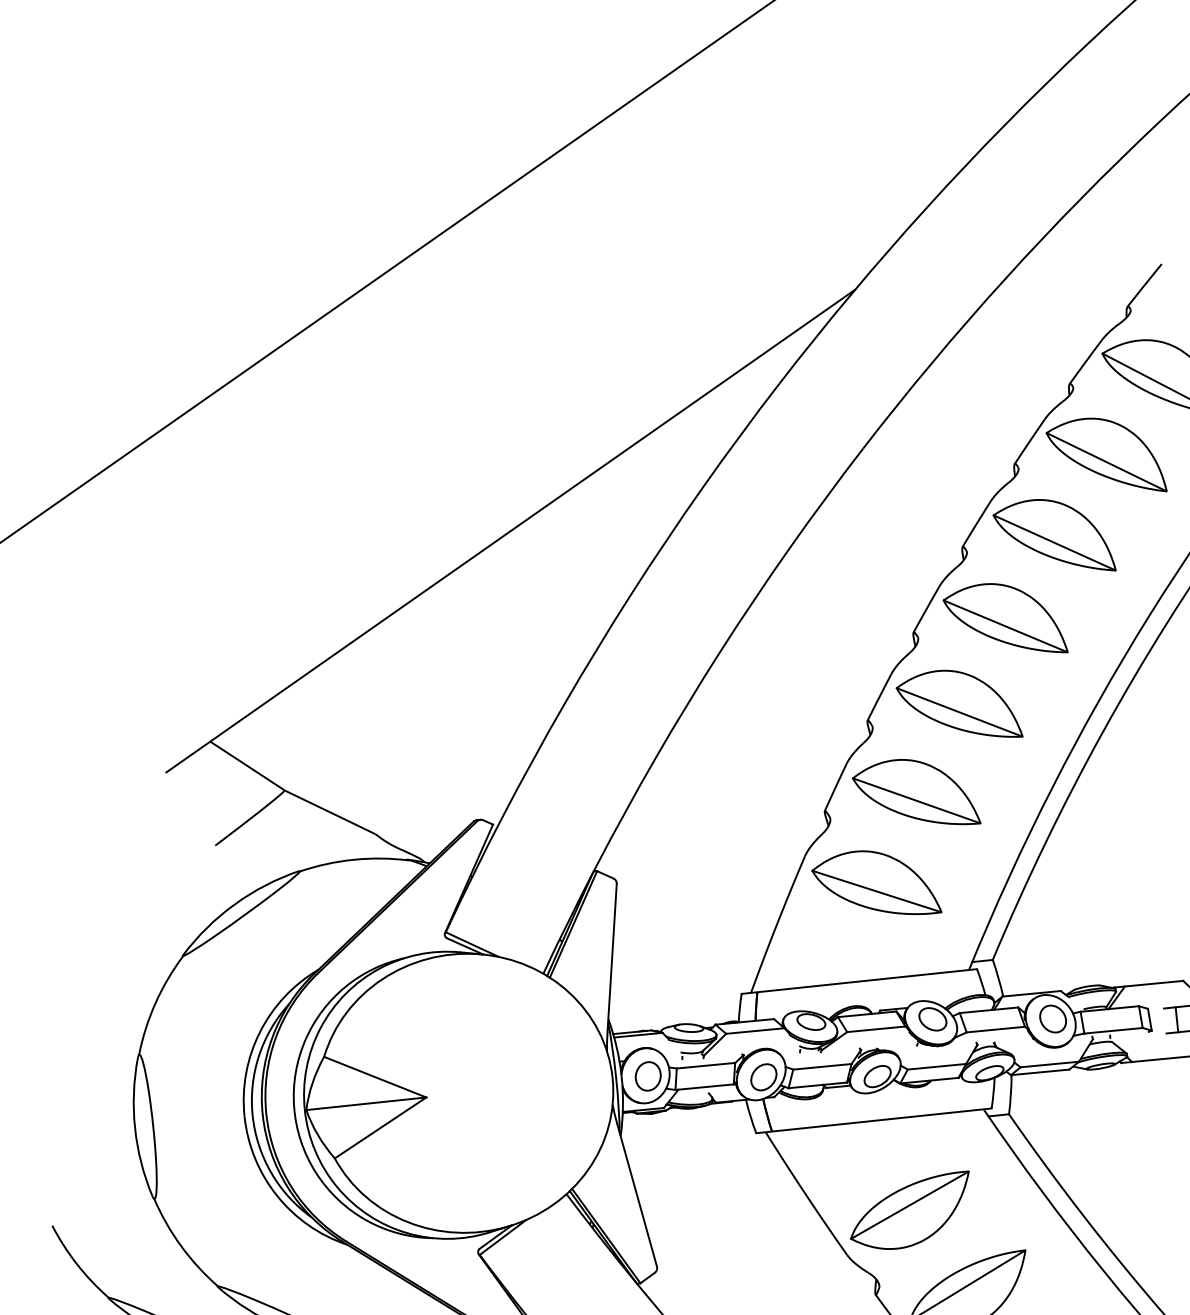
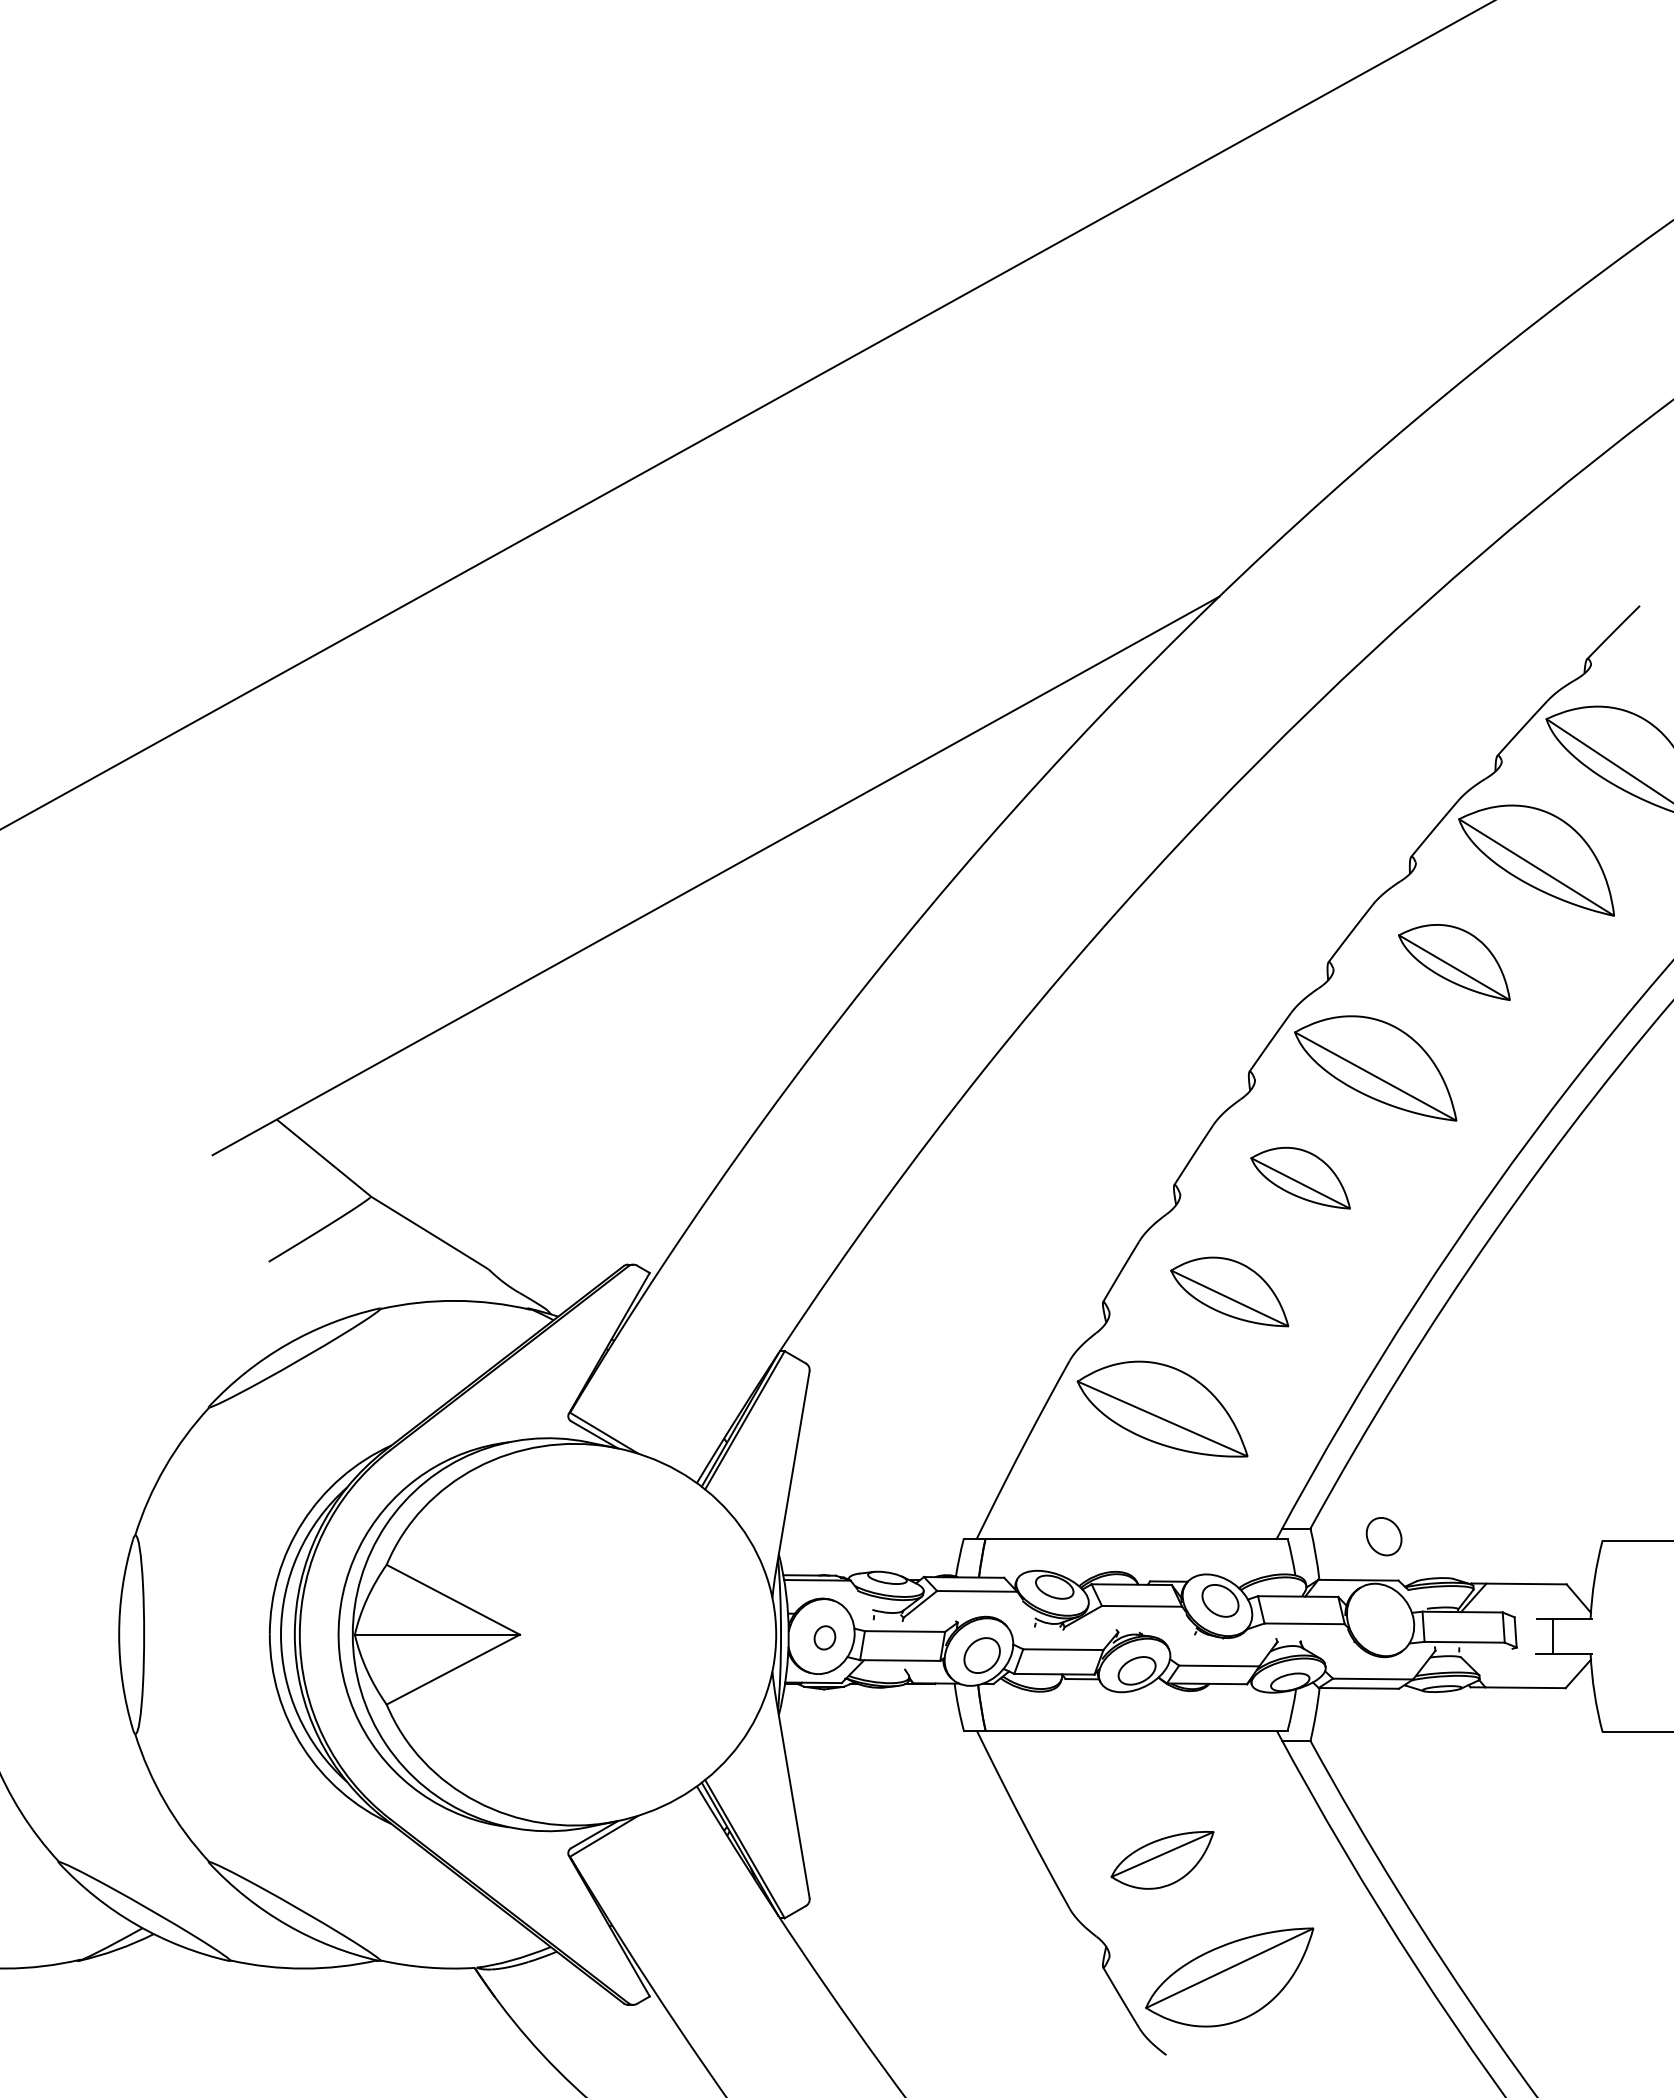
part: (1054, 537) -> (1454, 962), size x0.7
part: (958, 705) -> (1300, 1177), size x0.6
part: (915, 793) -> (1229, 1291), size x0.7
part: (1052, 1018) -> (1383, 1536), moved
part: (647, 1076) -> (824, 1637), size x0.6
part: (910, 1212) -> (1162, 1860), size x0.6

